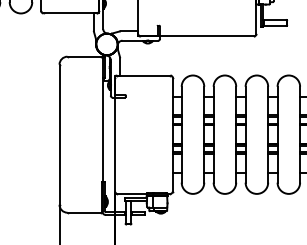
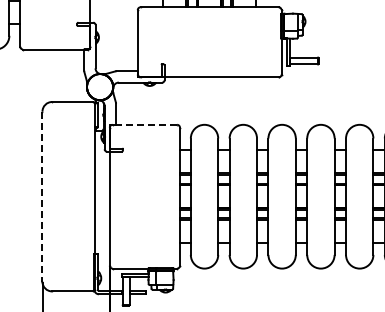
line: (143, 75) -> (144, 124), solid -> dashed
line: (59, 135) -> (42, 197), solid -> dashed

